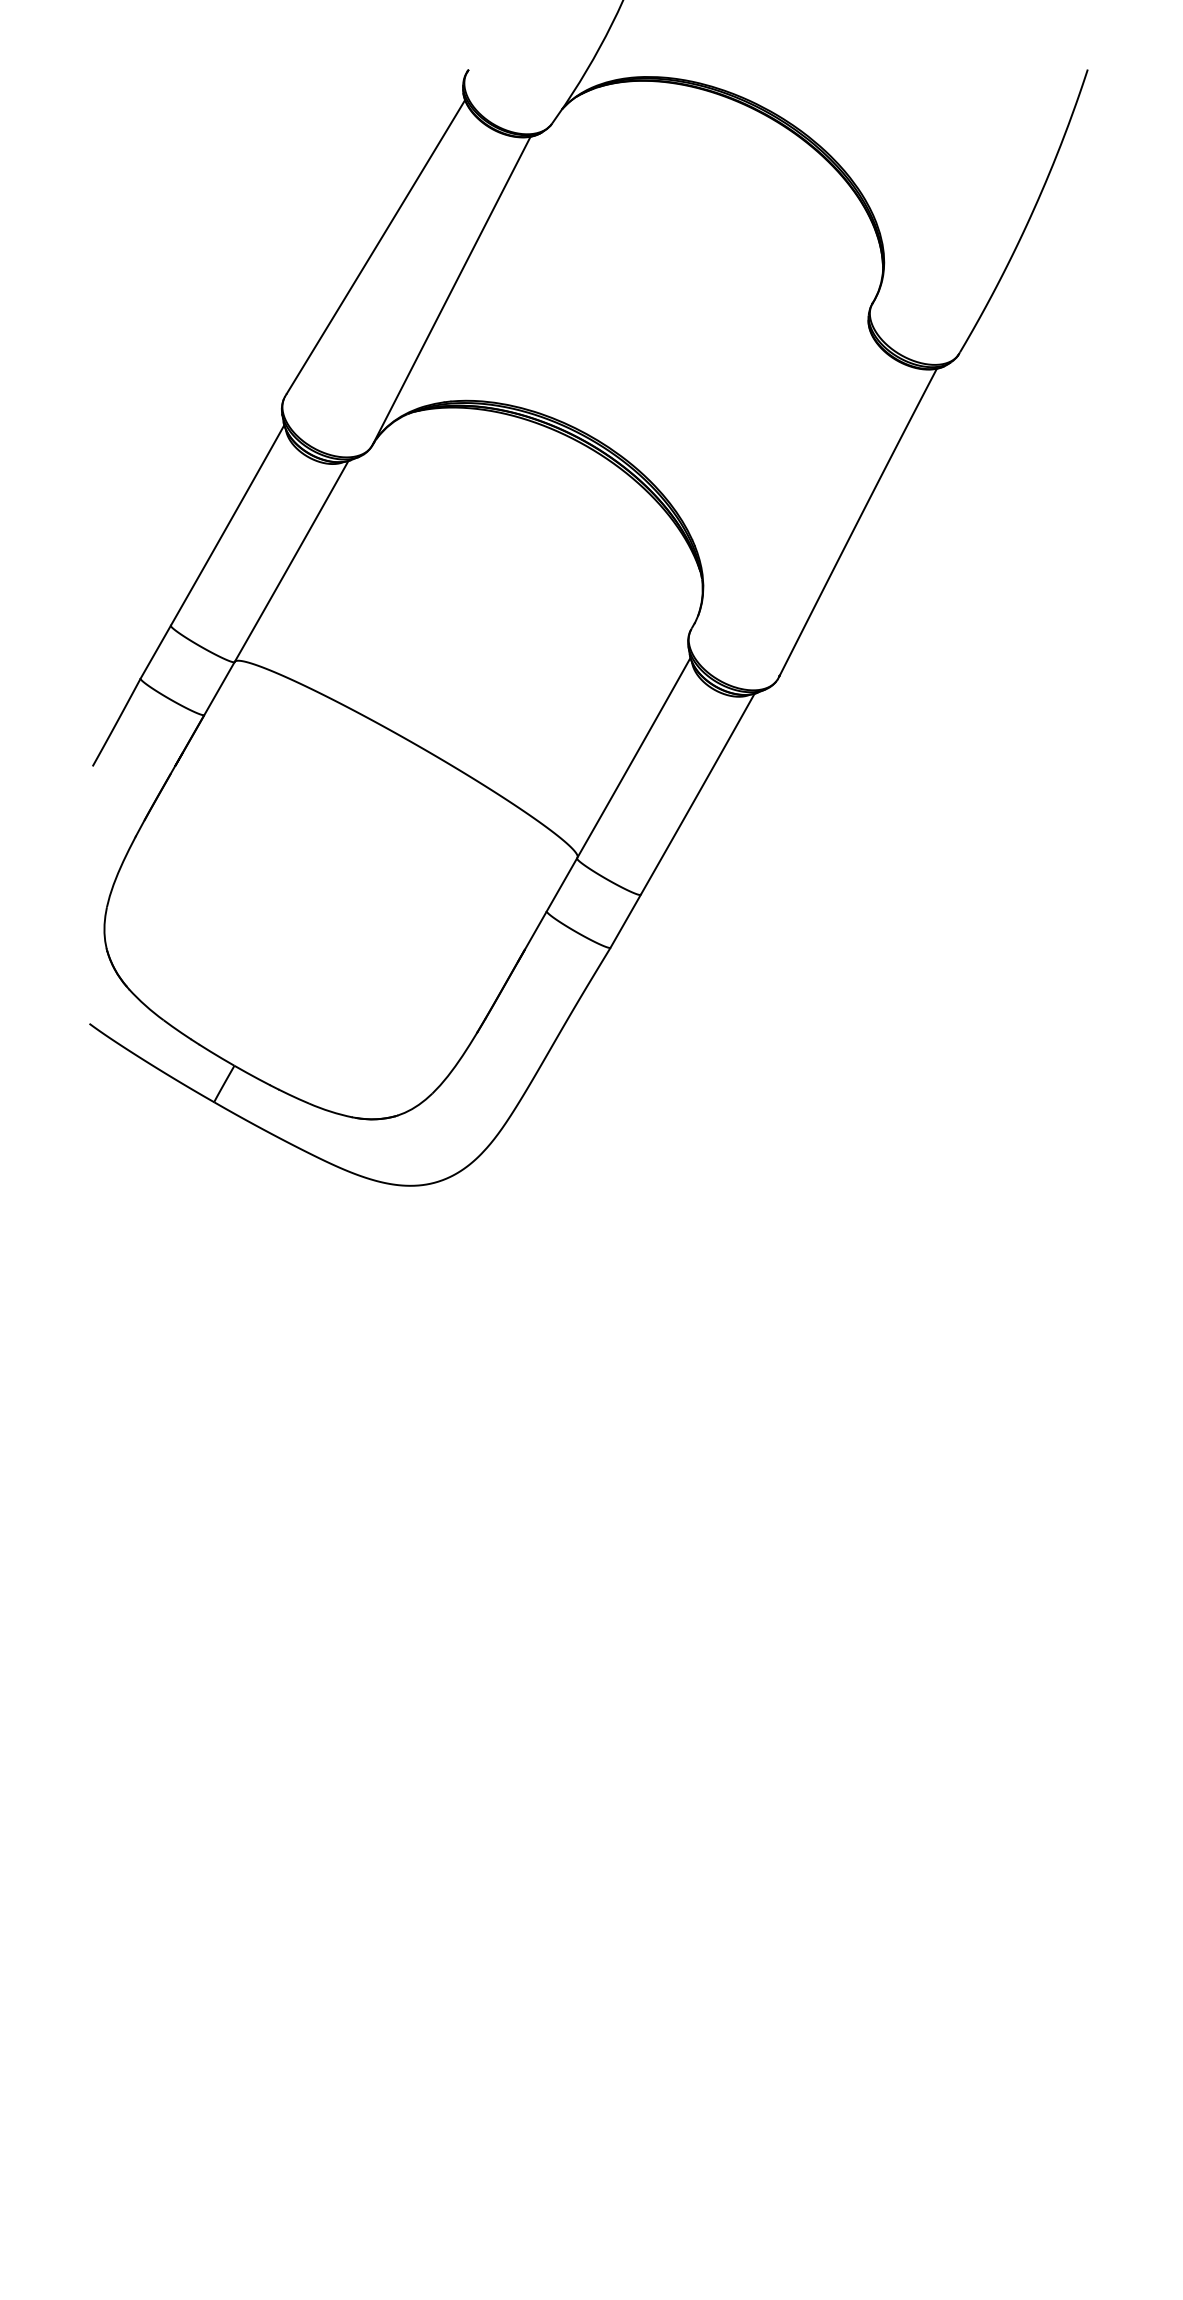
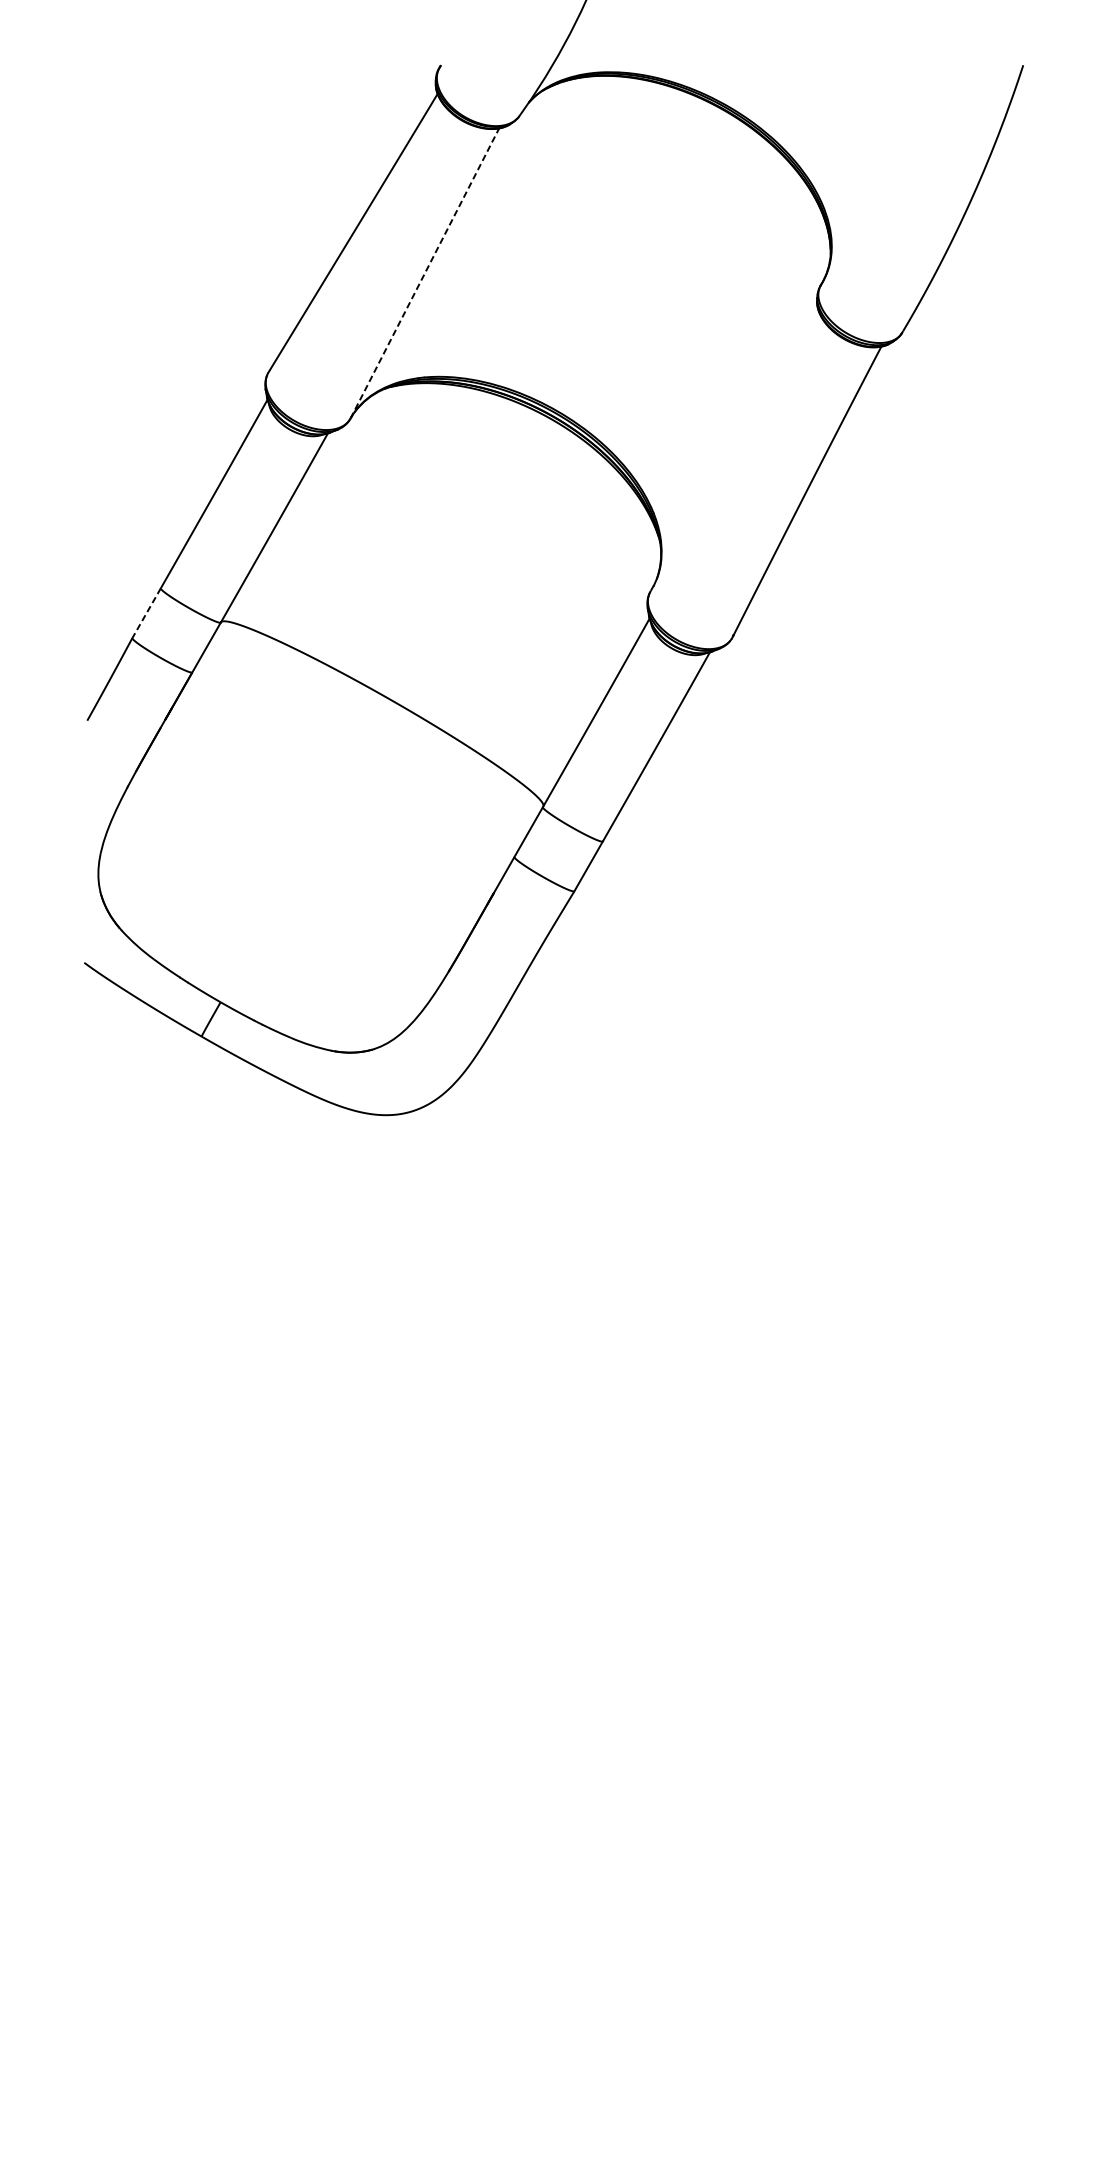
line: (451, 290) -> (424, 273), solid -> dashed
line: (155, 652) -> (146, 613), solid -> dashed

